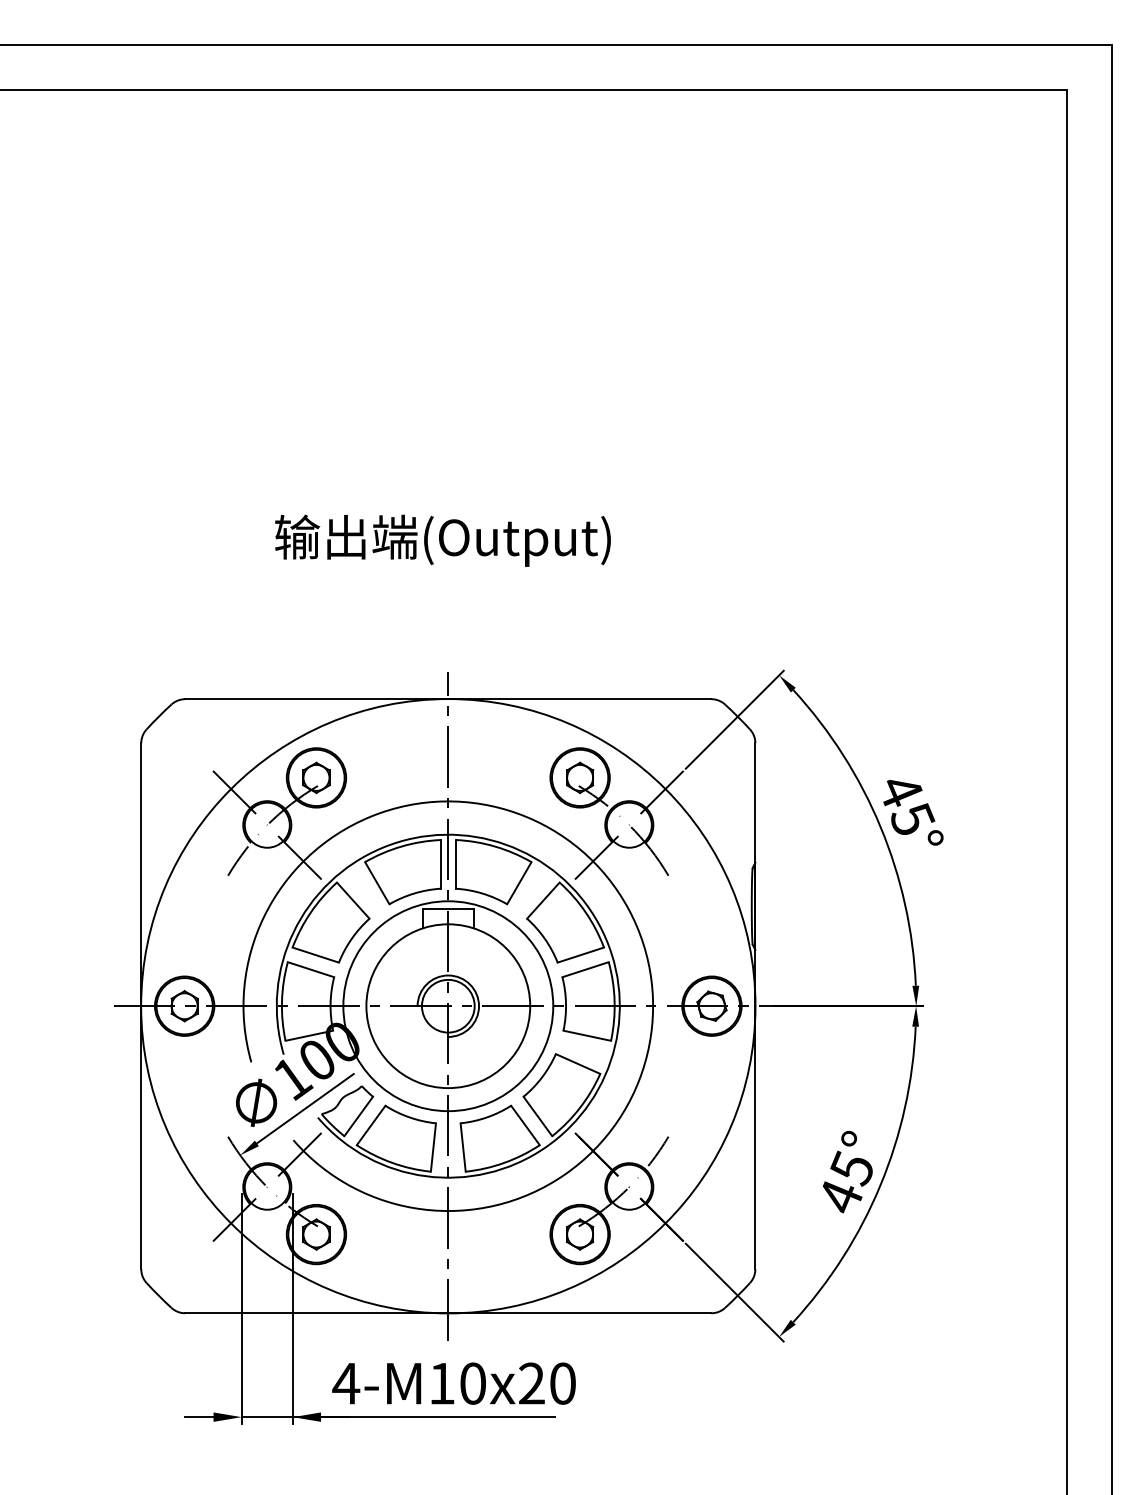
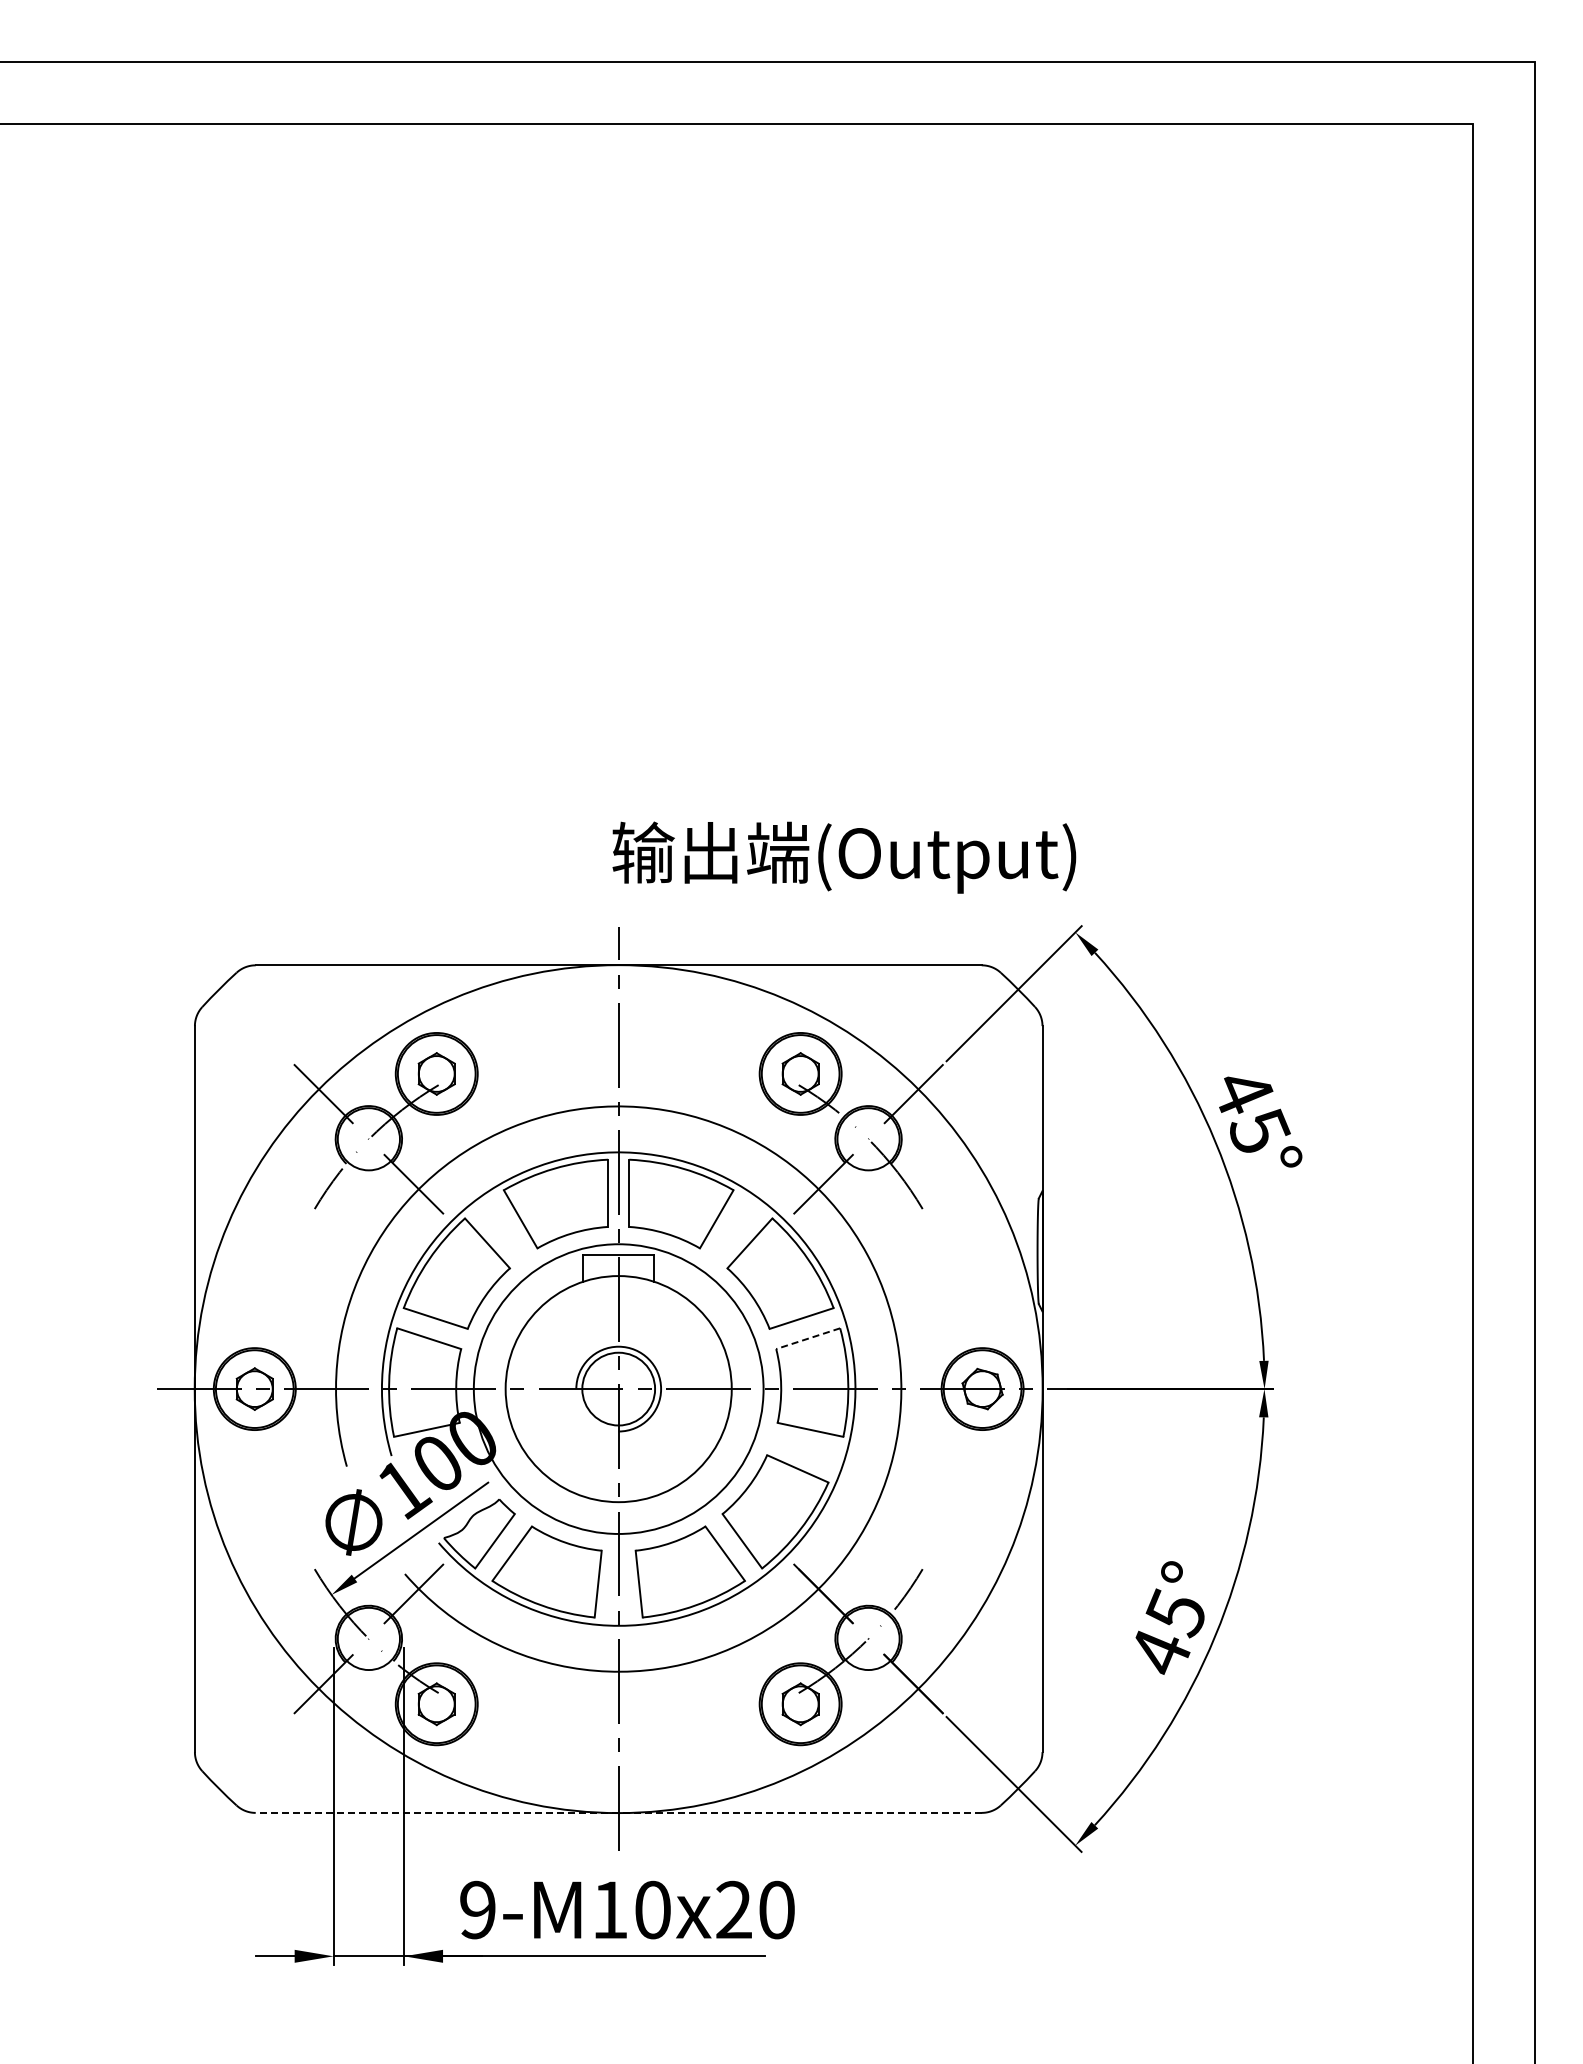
text: (443, 540) -> (844, 857), moved
line: (585, 969) -> (808, 1338), solid -> dashed
line: (448, 1312) -> (618, 1812), solid -> dashed
text: (346, 1383) -> (477, 1909), 4-M10x20 -> 9-M10x20

